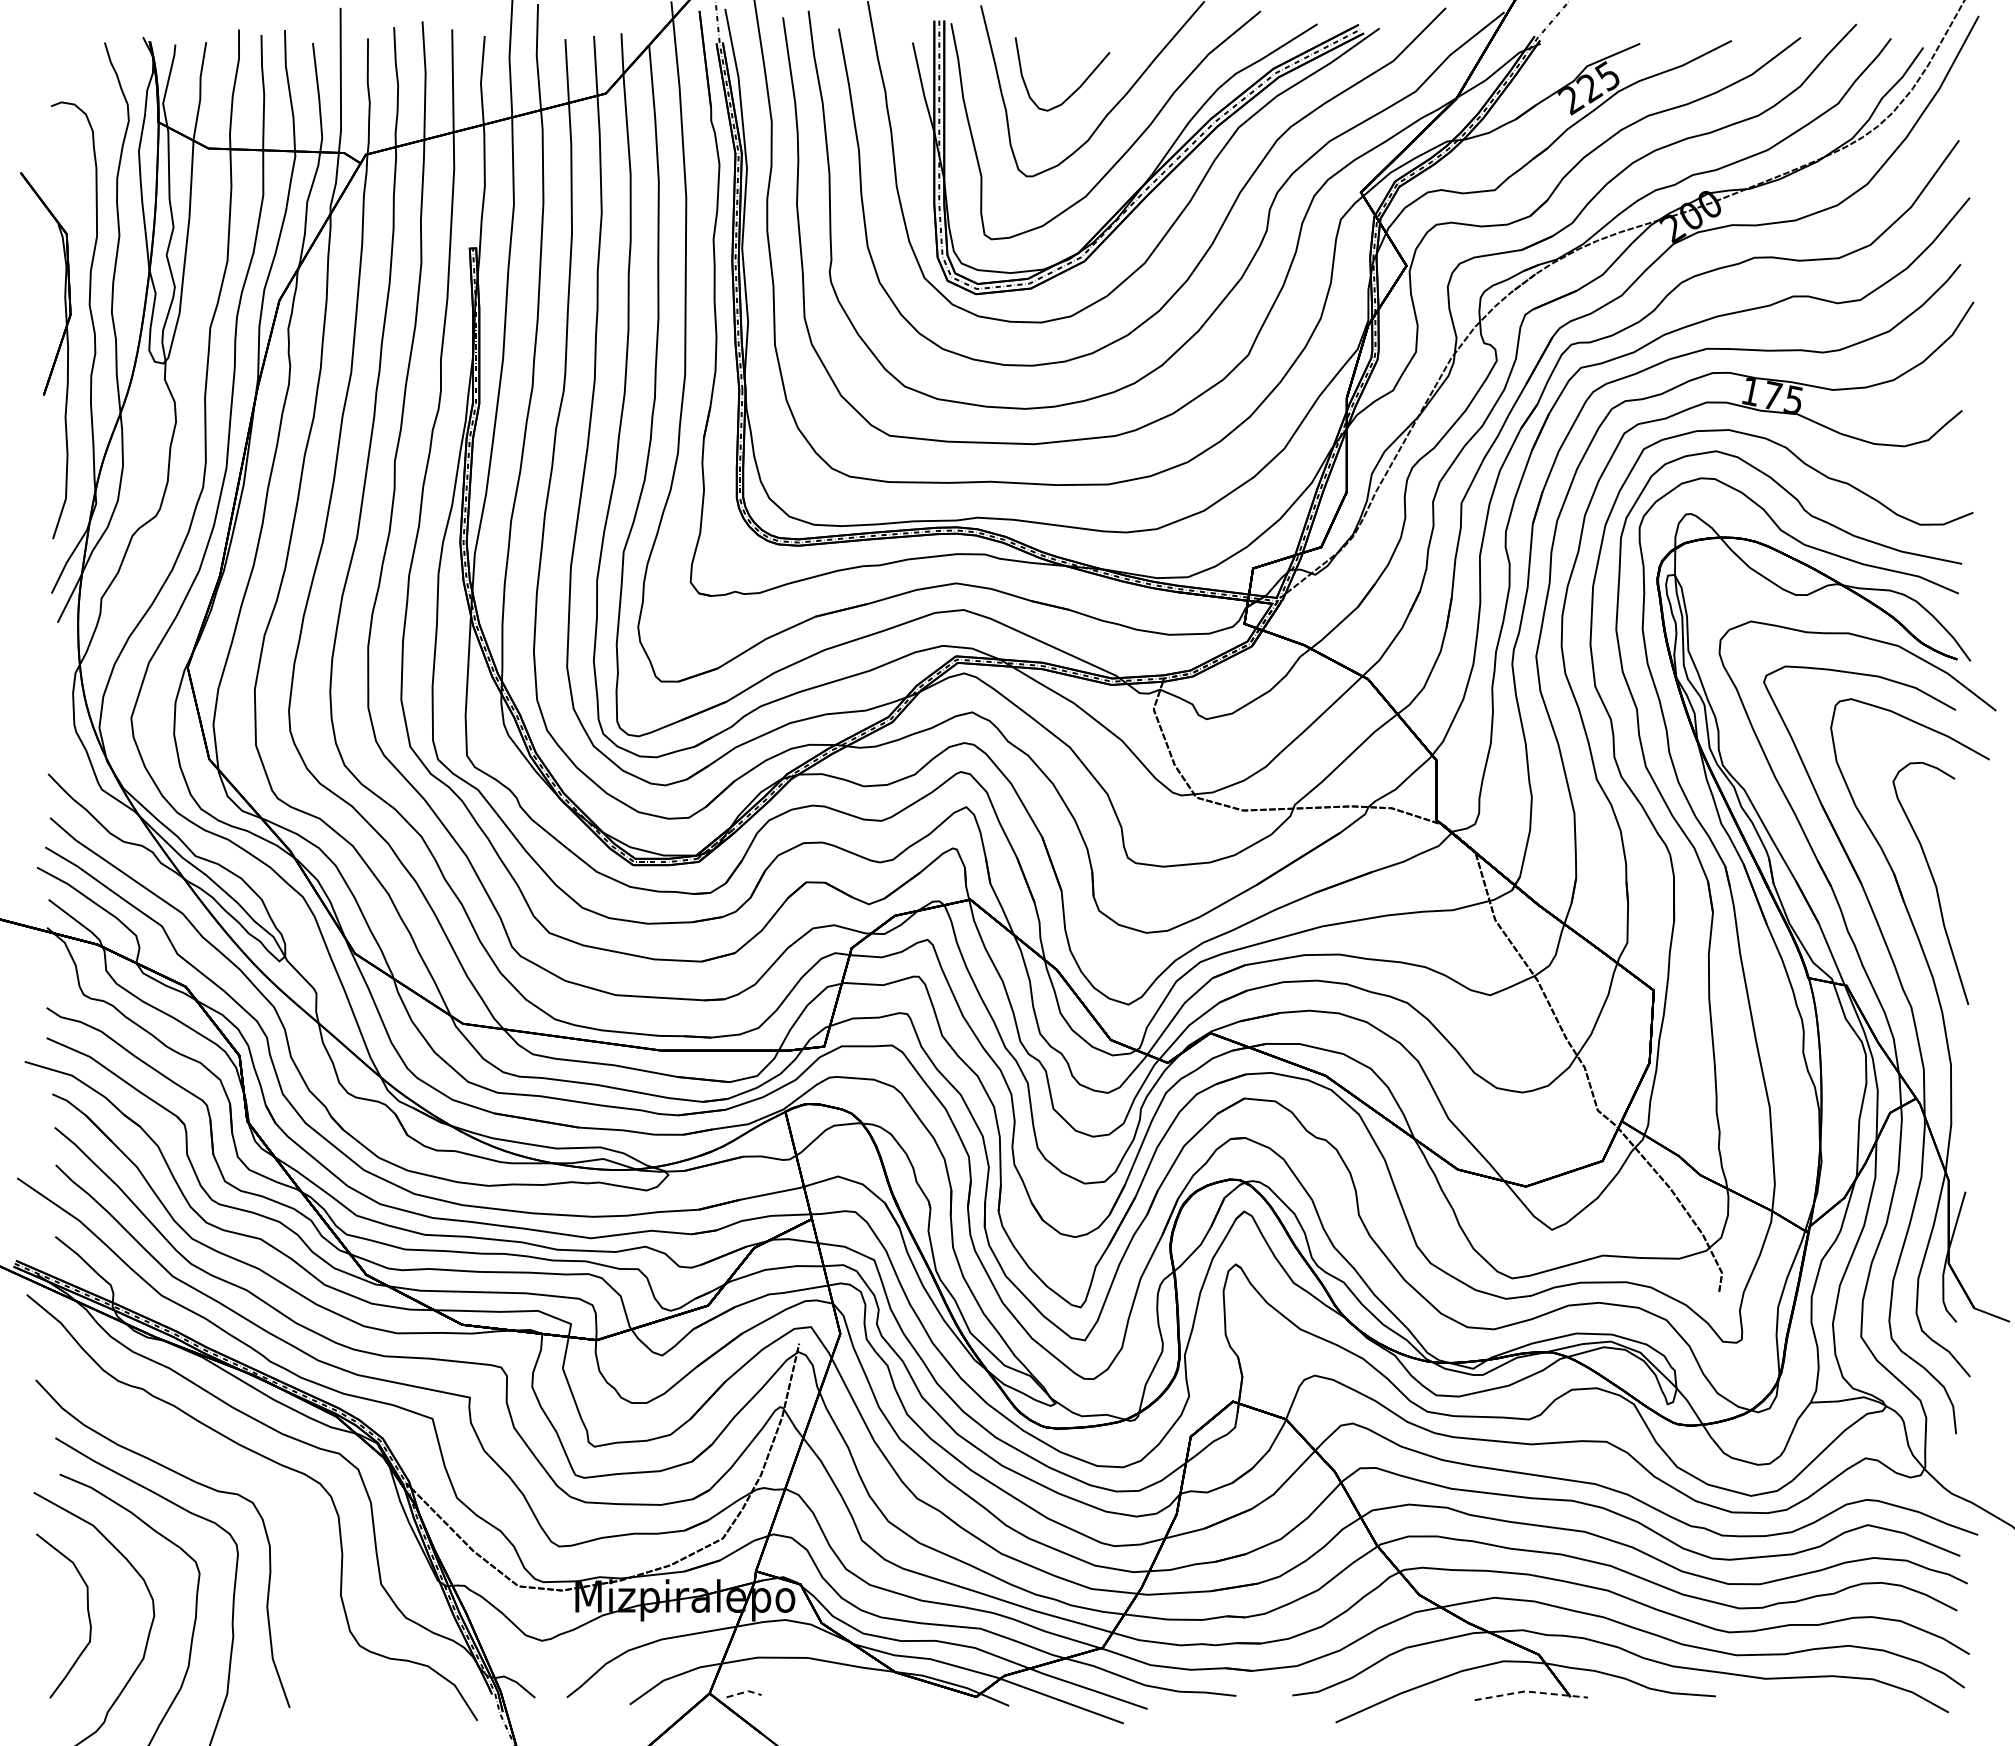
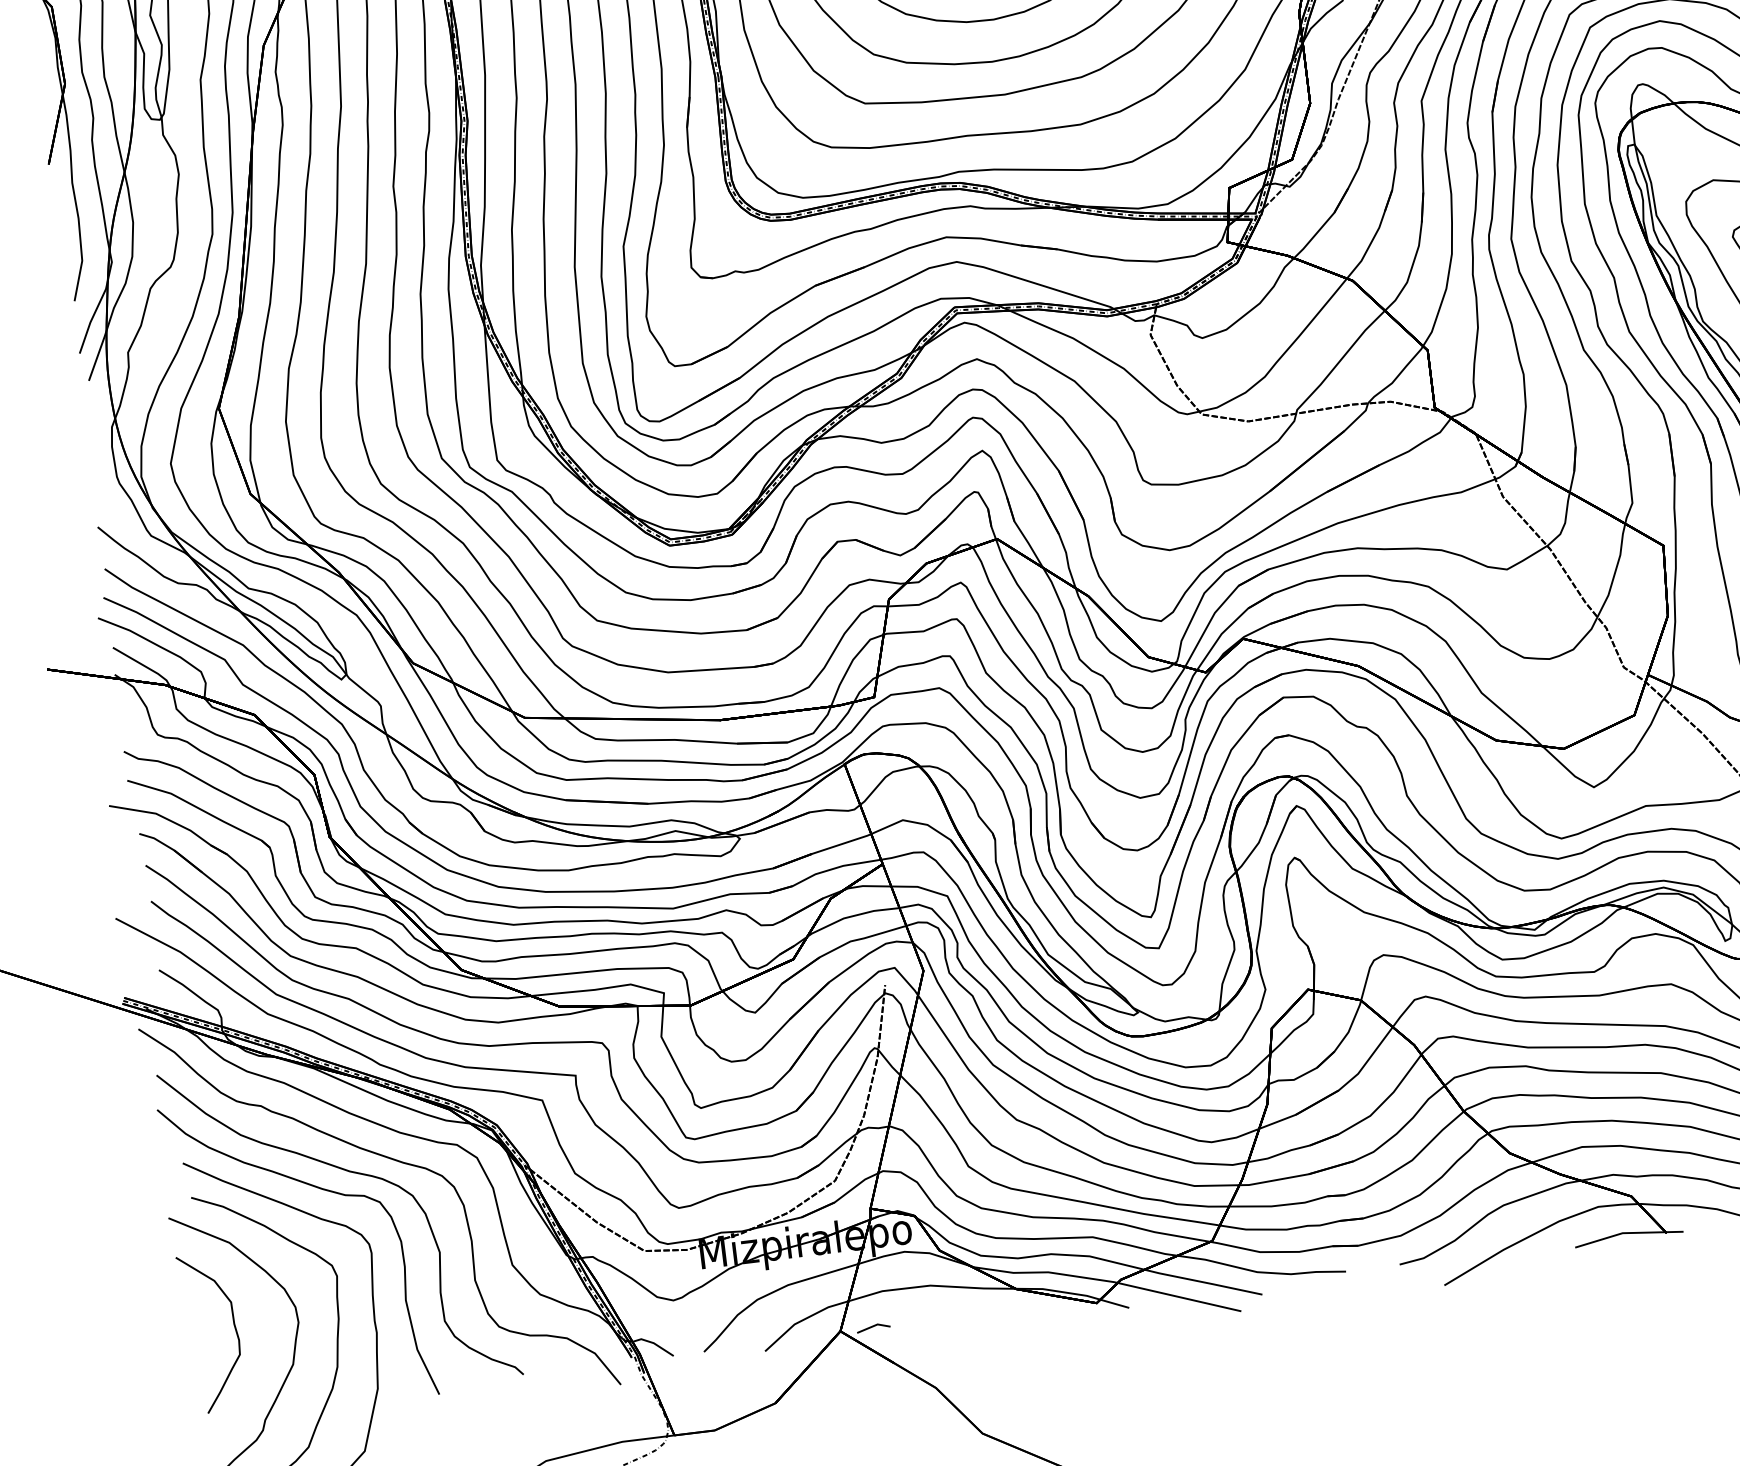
curve: (225, 1468) -> (349, 1172), added
line: (1531, 1691) -> (1628, 1232), dashed -> solid
line: (744, 1692) -> (873, 1326), dashed -> solid

